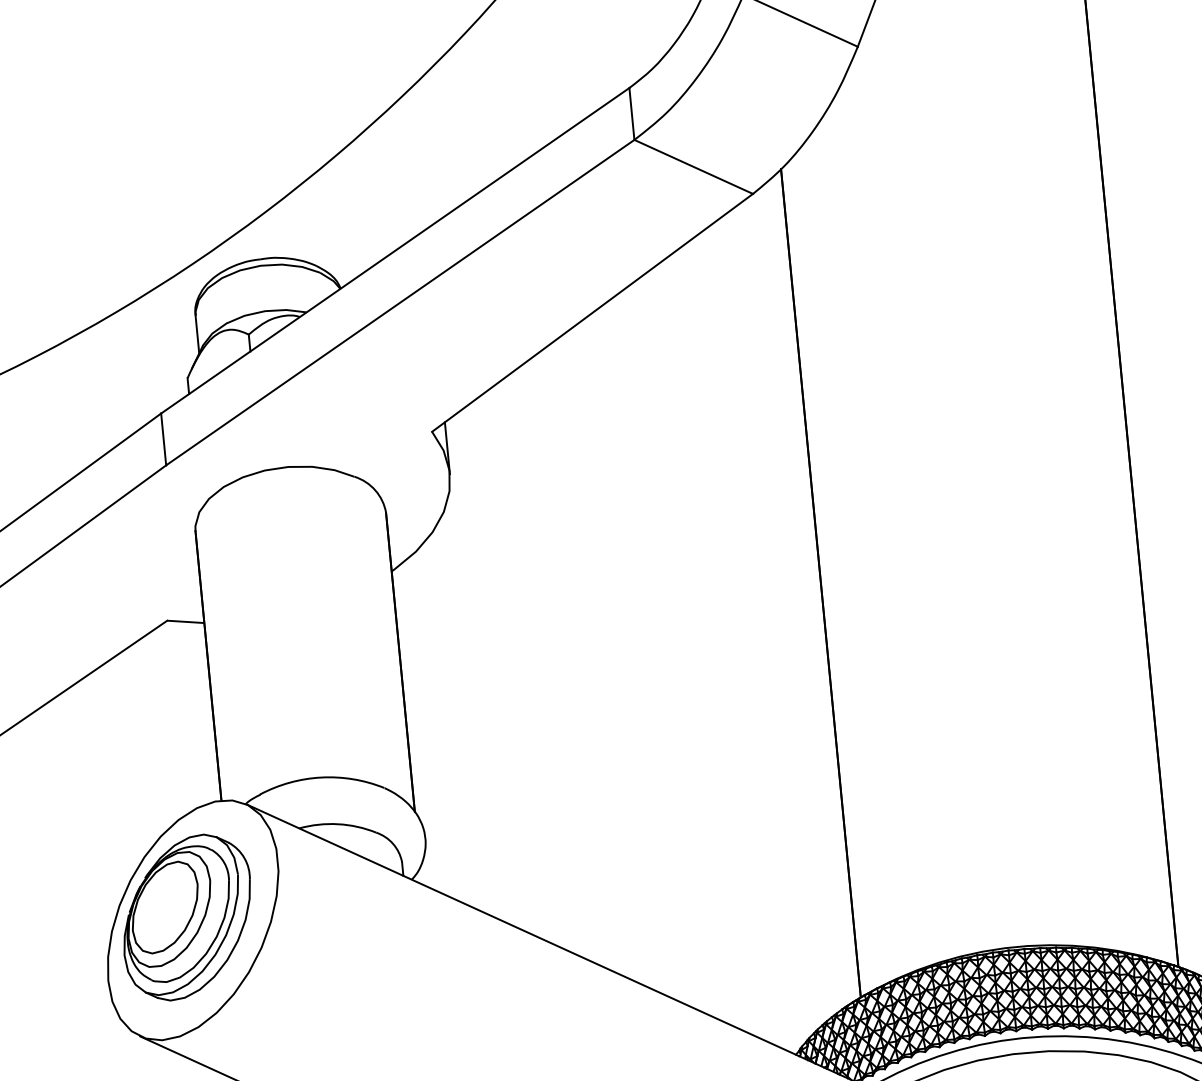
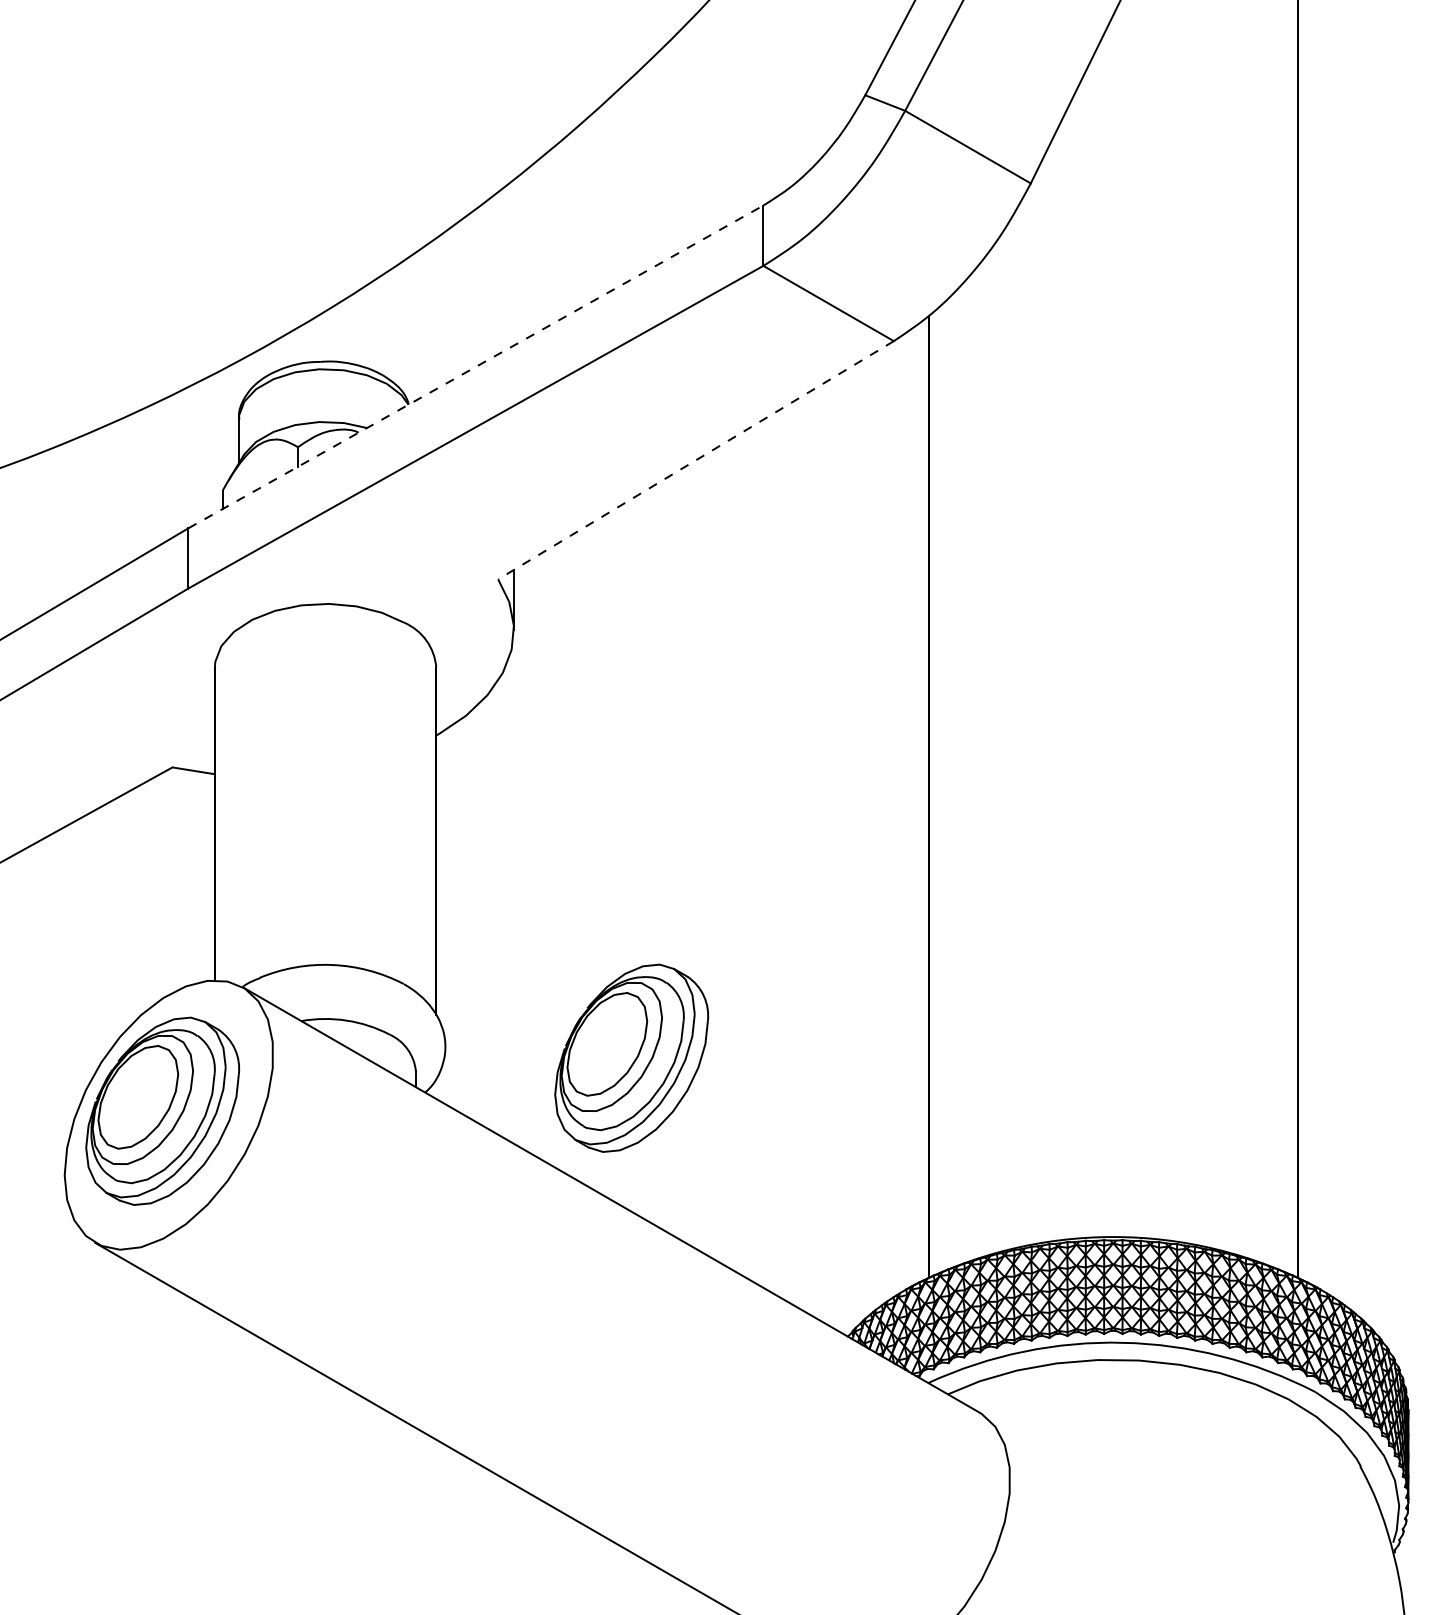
line: (394, 250) -> (475, 366), solid -> dashed
line: (592, 313) -> (696, 460), solid -> dashed
part: (586, 832) -> (631, 1057), added

